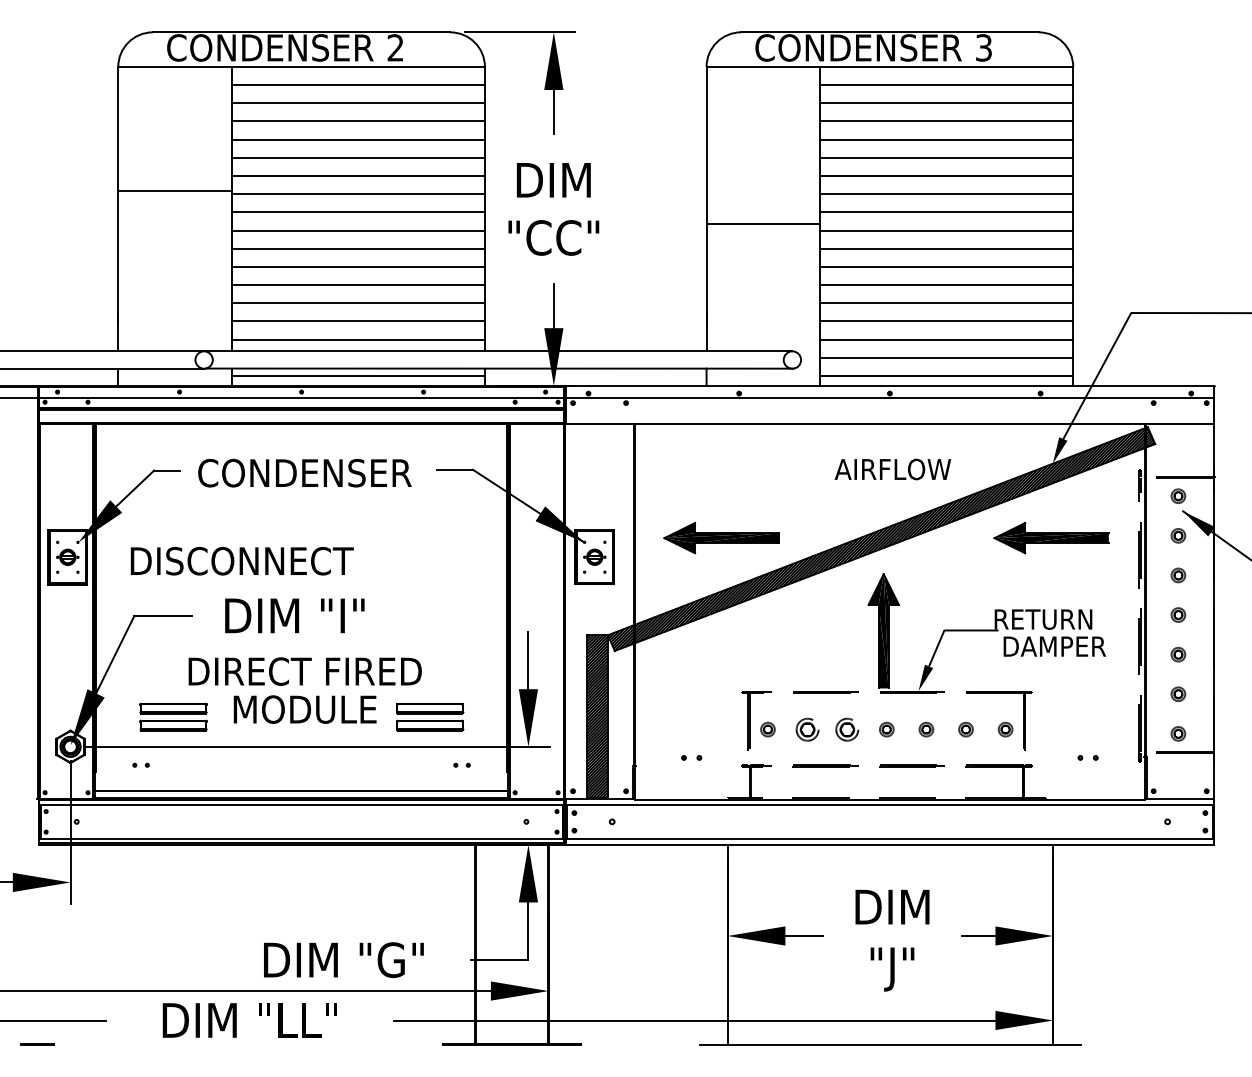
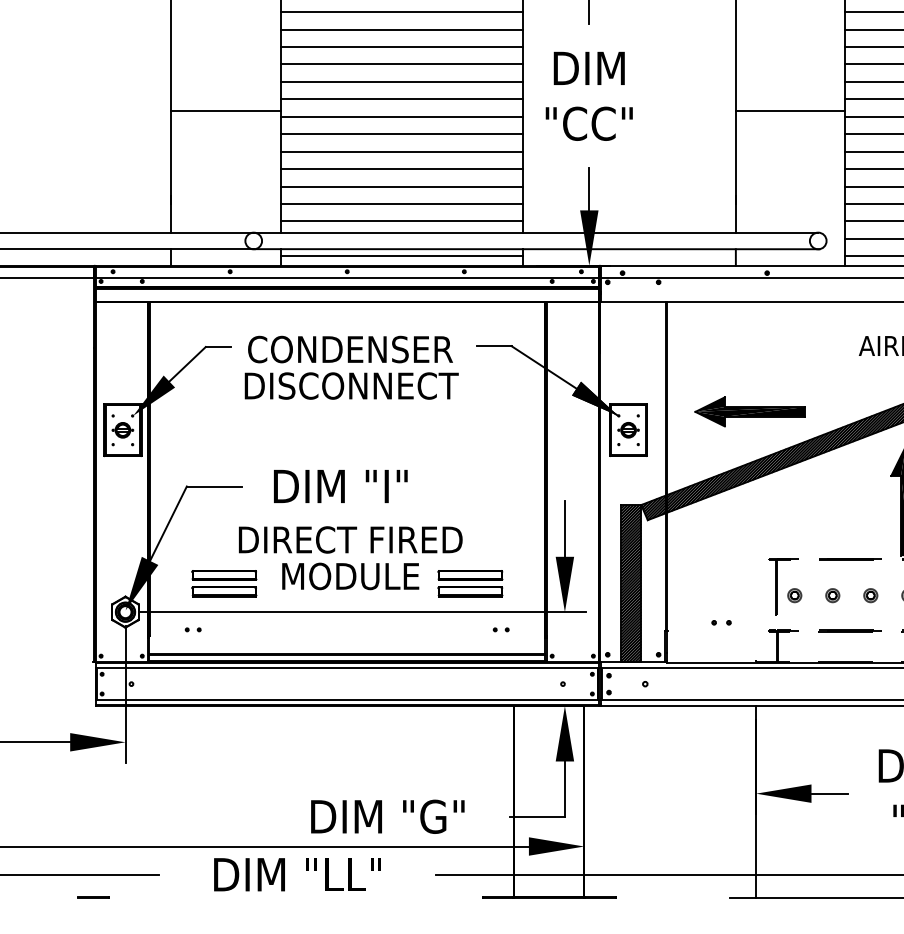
line: (175, 191) -> (226, 110), moved
text: (241, 561) -> (350, 386), moved
part: (807, 729) -> (832, 595), size x0.62
part: (846, 729) -> (870, 595), size x0.62

